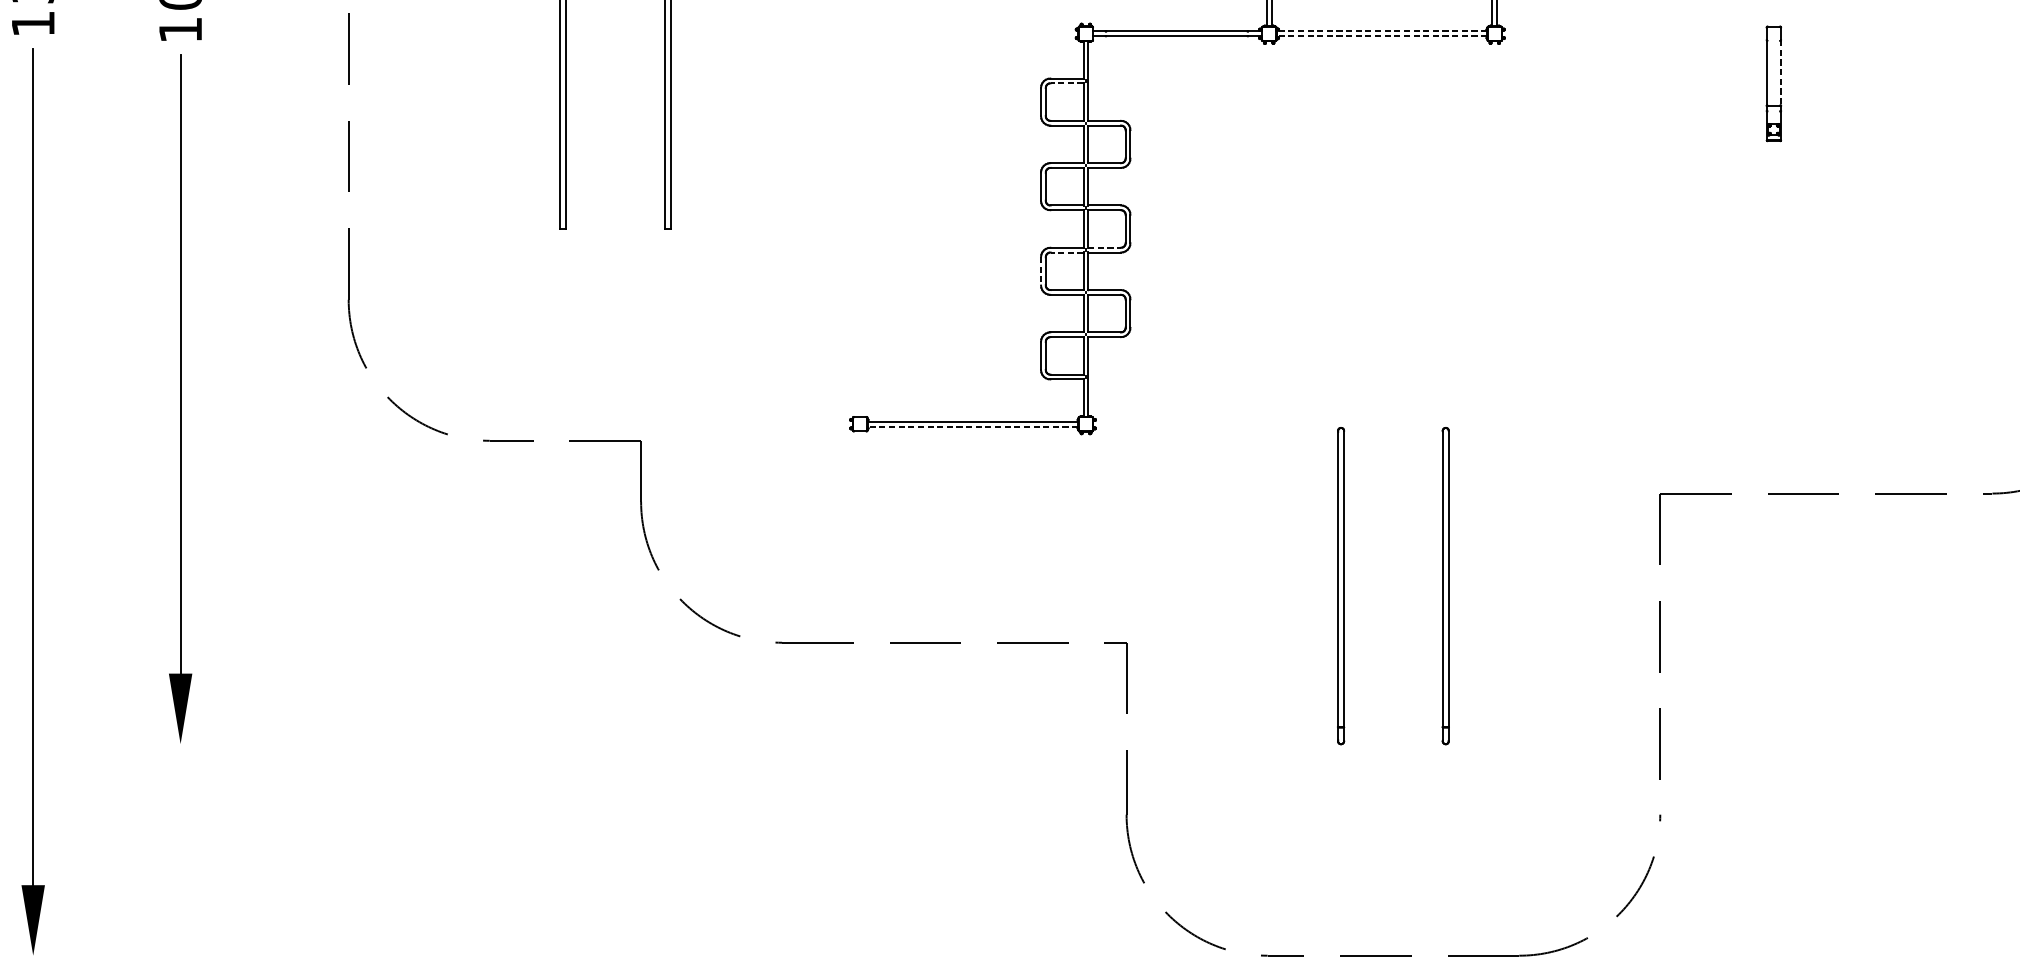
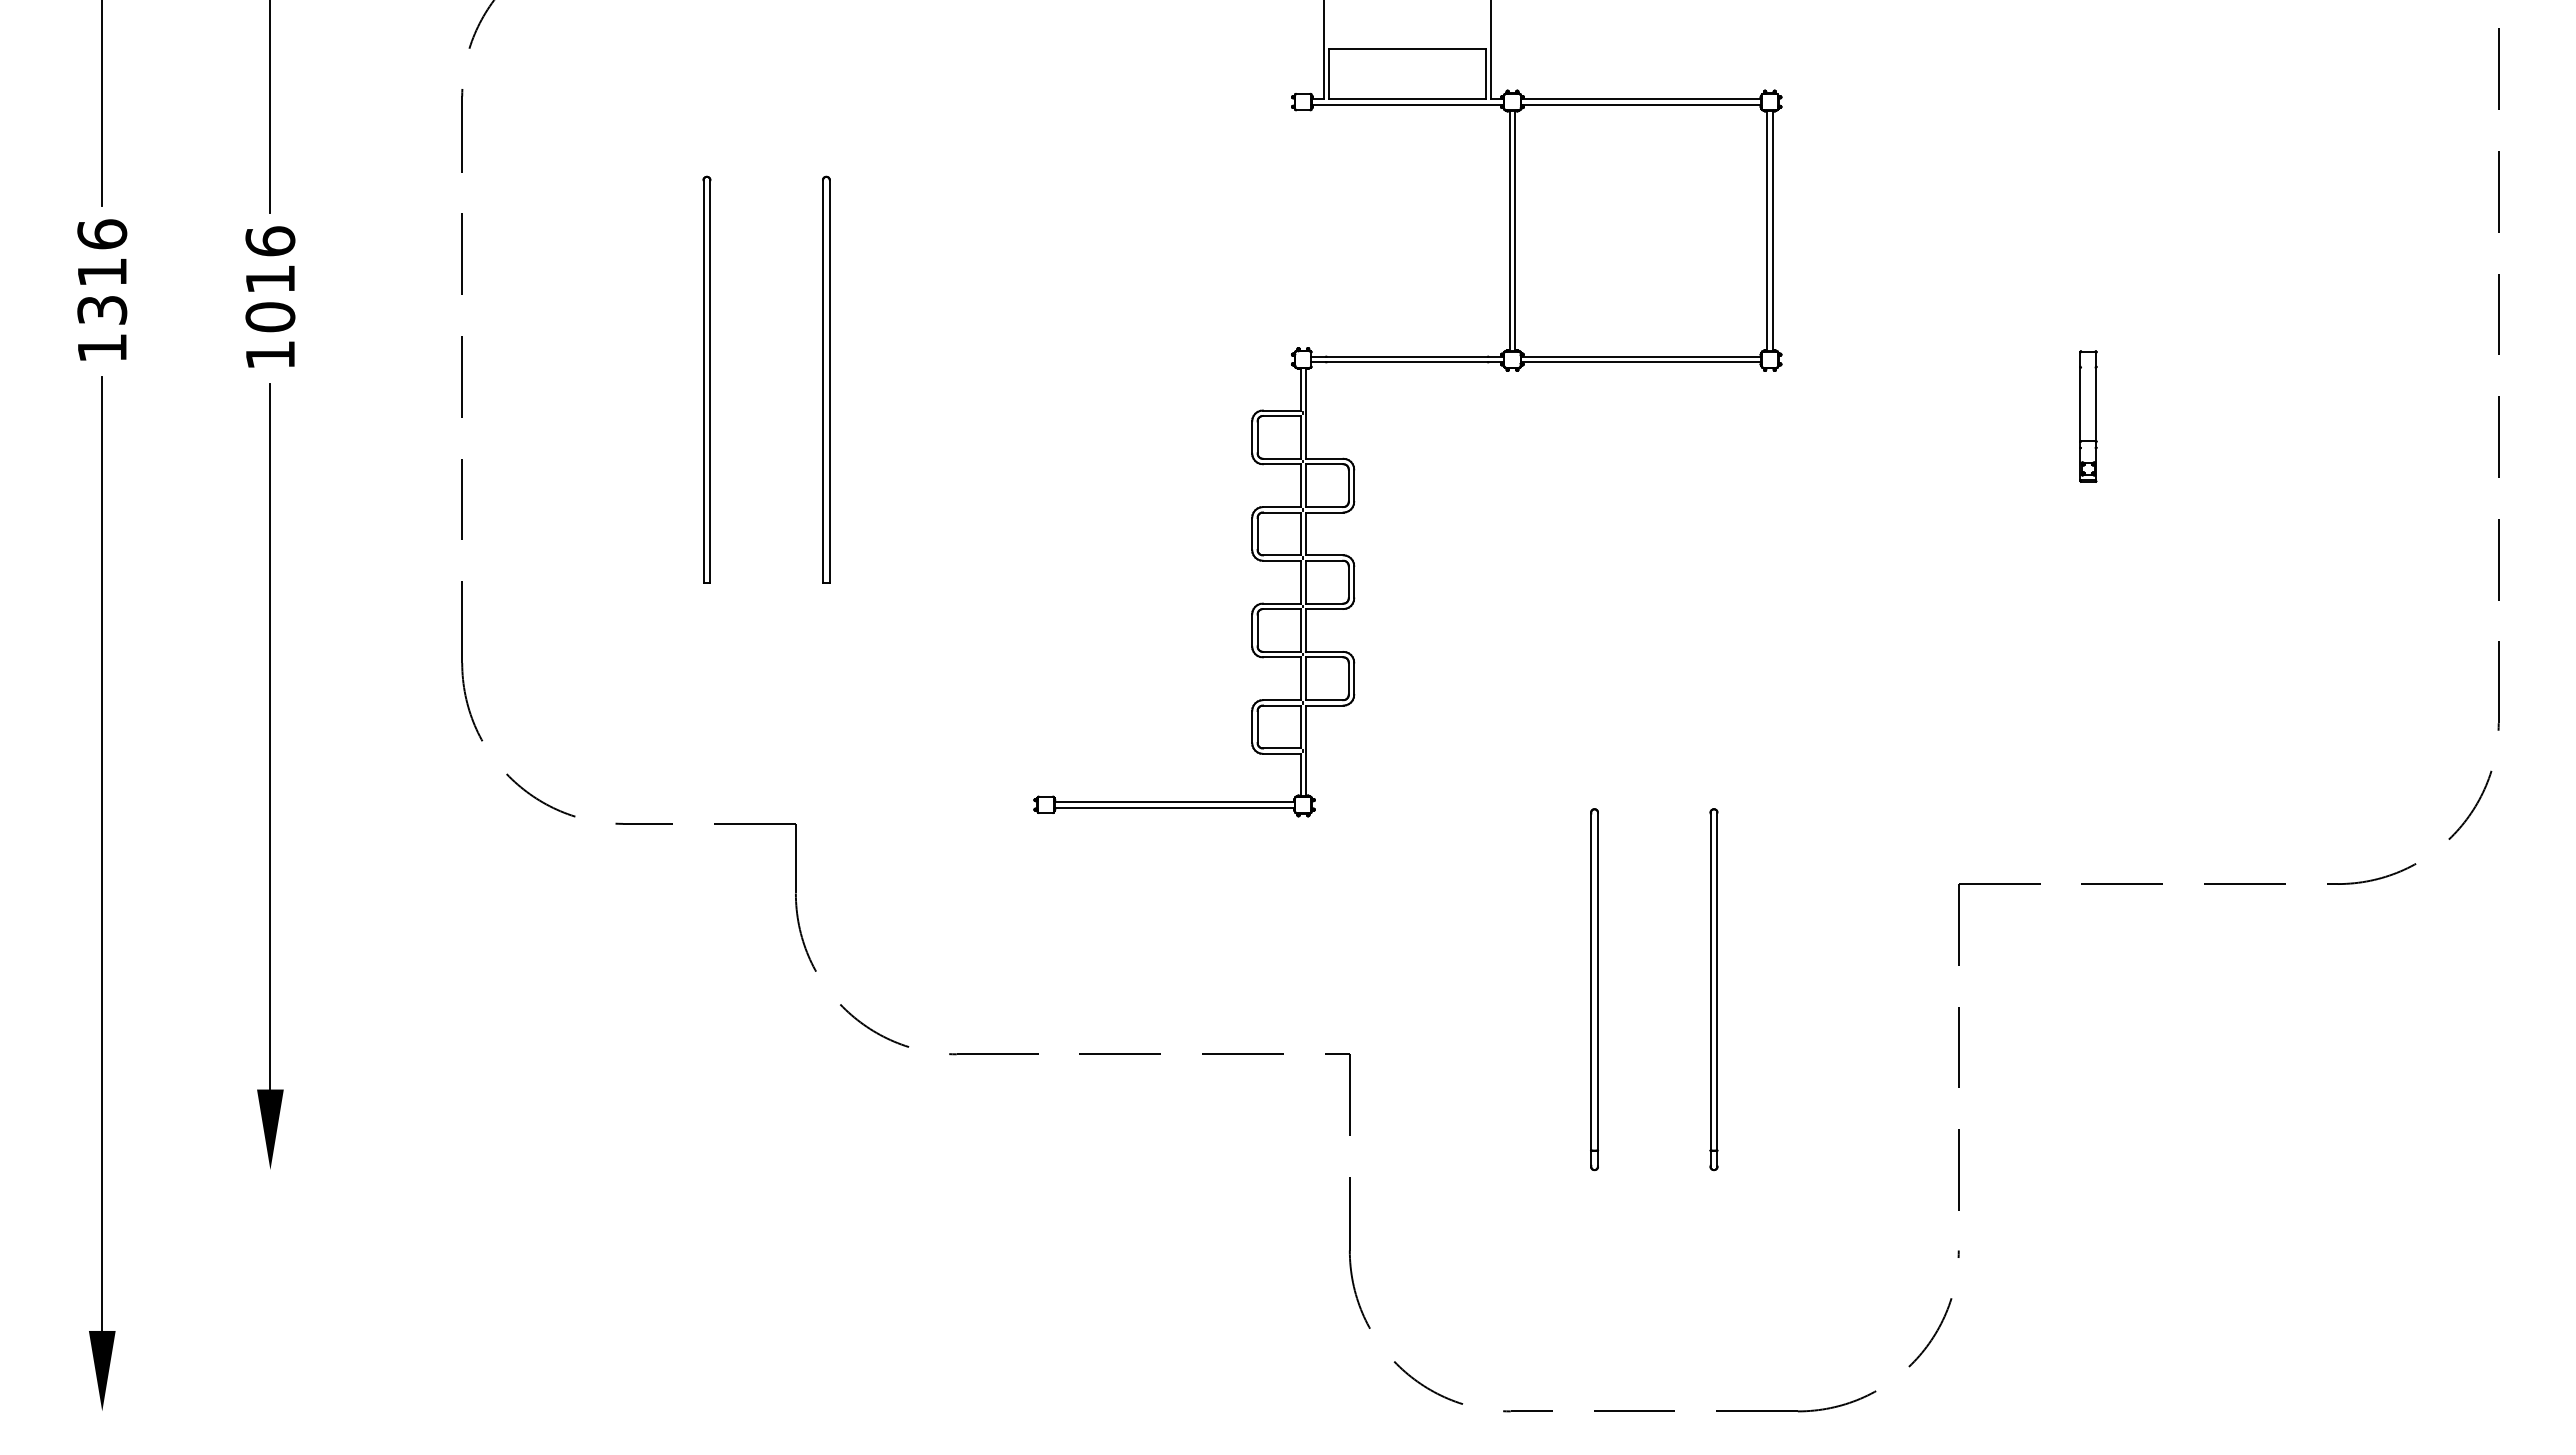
line: (1381, 31) -> (1640, 356), dashed -> solid
line: (1381, 36) -> (1640, 362), dashed -> solid
line: (1780, 73) -> (2096, 404), dashed -> solid
line: (1066, 82) -> (1281, 415), dashed -> solid
line: (1104, 247) -> (1324, 603), dashed -> solid
line: (1066, 252) -> (1281, 609), dashed -> solid
line: (1041, 271) -> (1252, 630), dashed -> solid
line: (972, 426) -> (1174, 807), dashed -> solid

